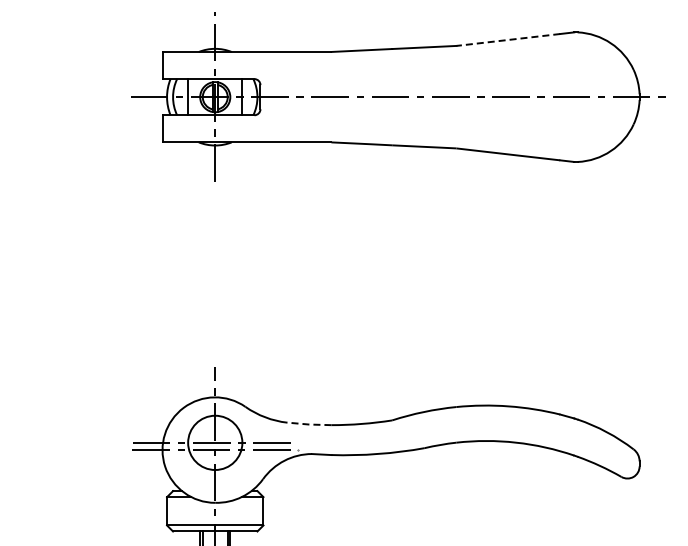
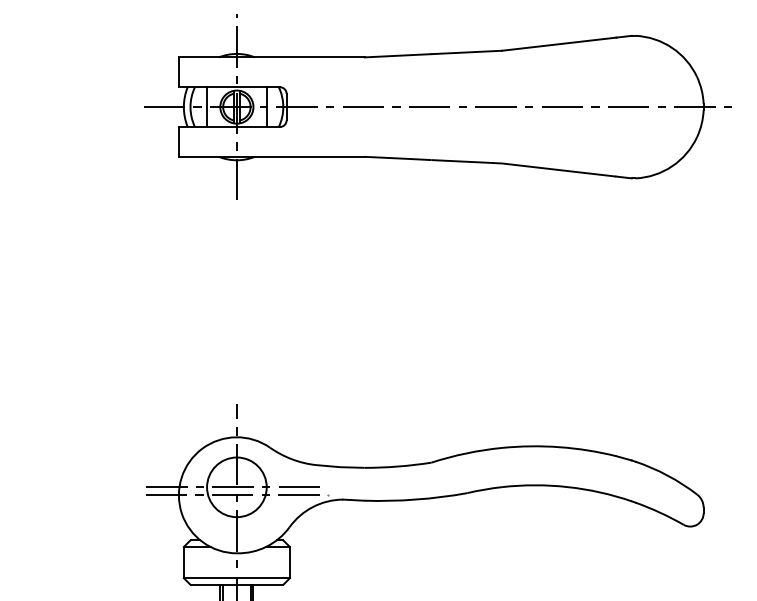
line: (507, 40) -> (558, 44), dashed -> solid
line: (309, 424) -> (340, 467), dashed -> solid

